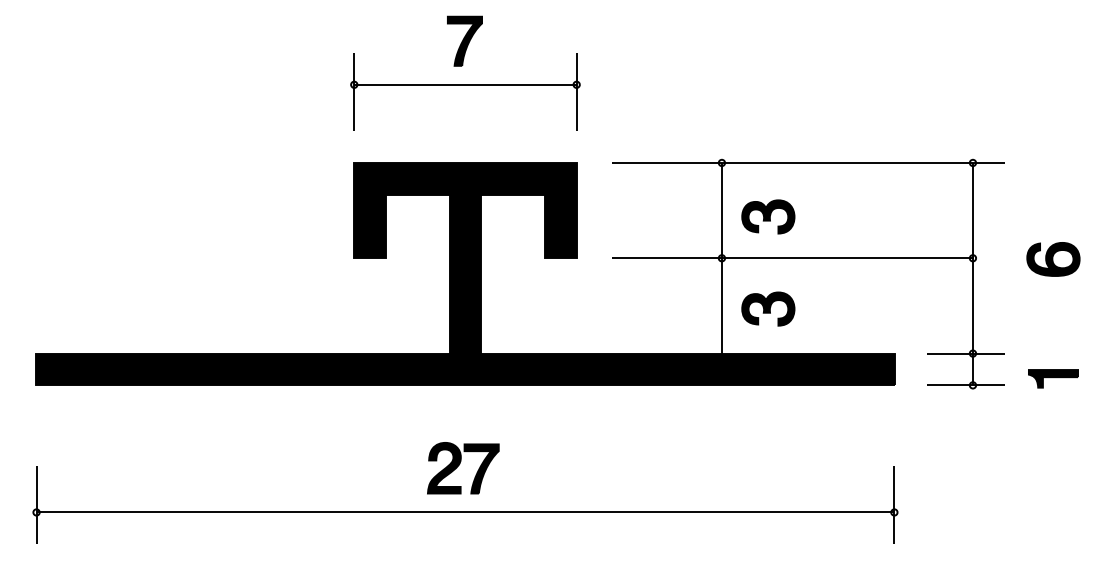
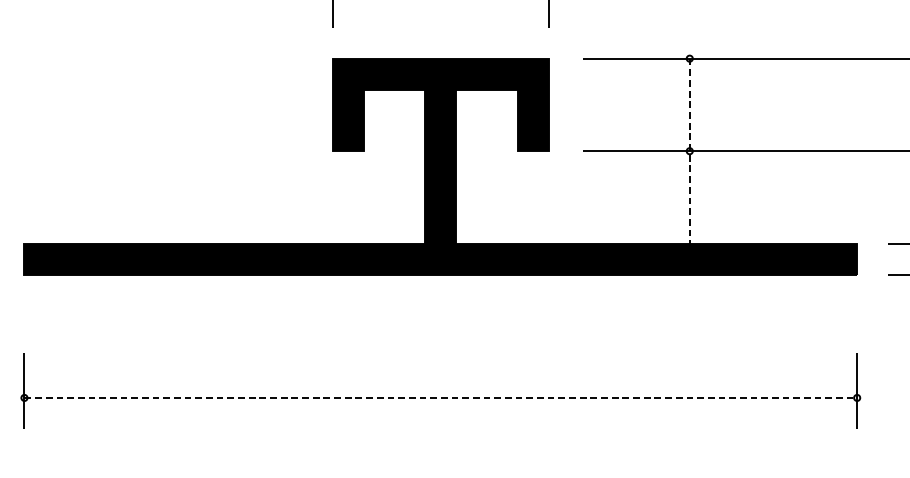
part: (768, 216) -> (734, 110), removed
line: (721, 258) -> (689, 151), solid -> dashed
part: (768, 308) -> (734, 199), removed
part: (463, 468) -> (438, 355), removed
line: (465, 512) -> (440, 397), solid -> dashed

